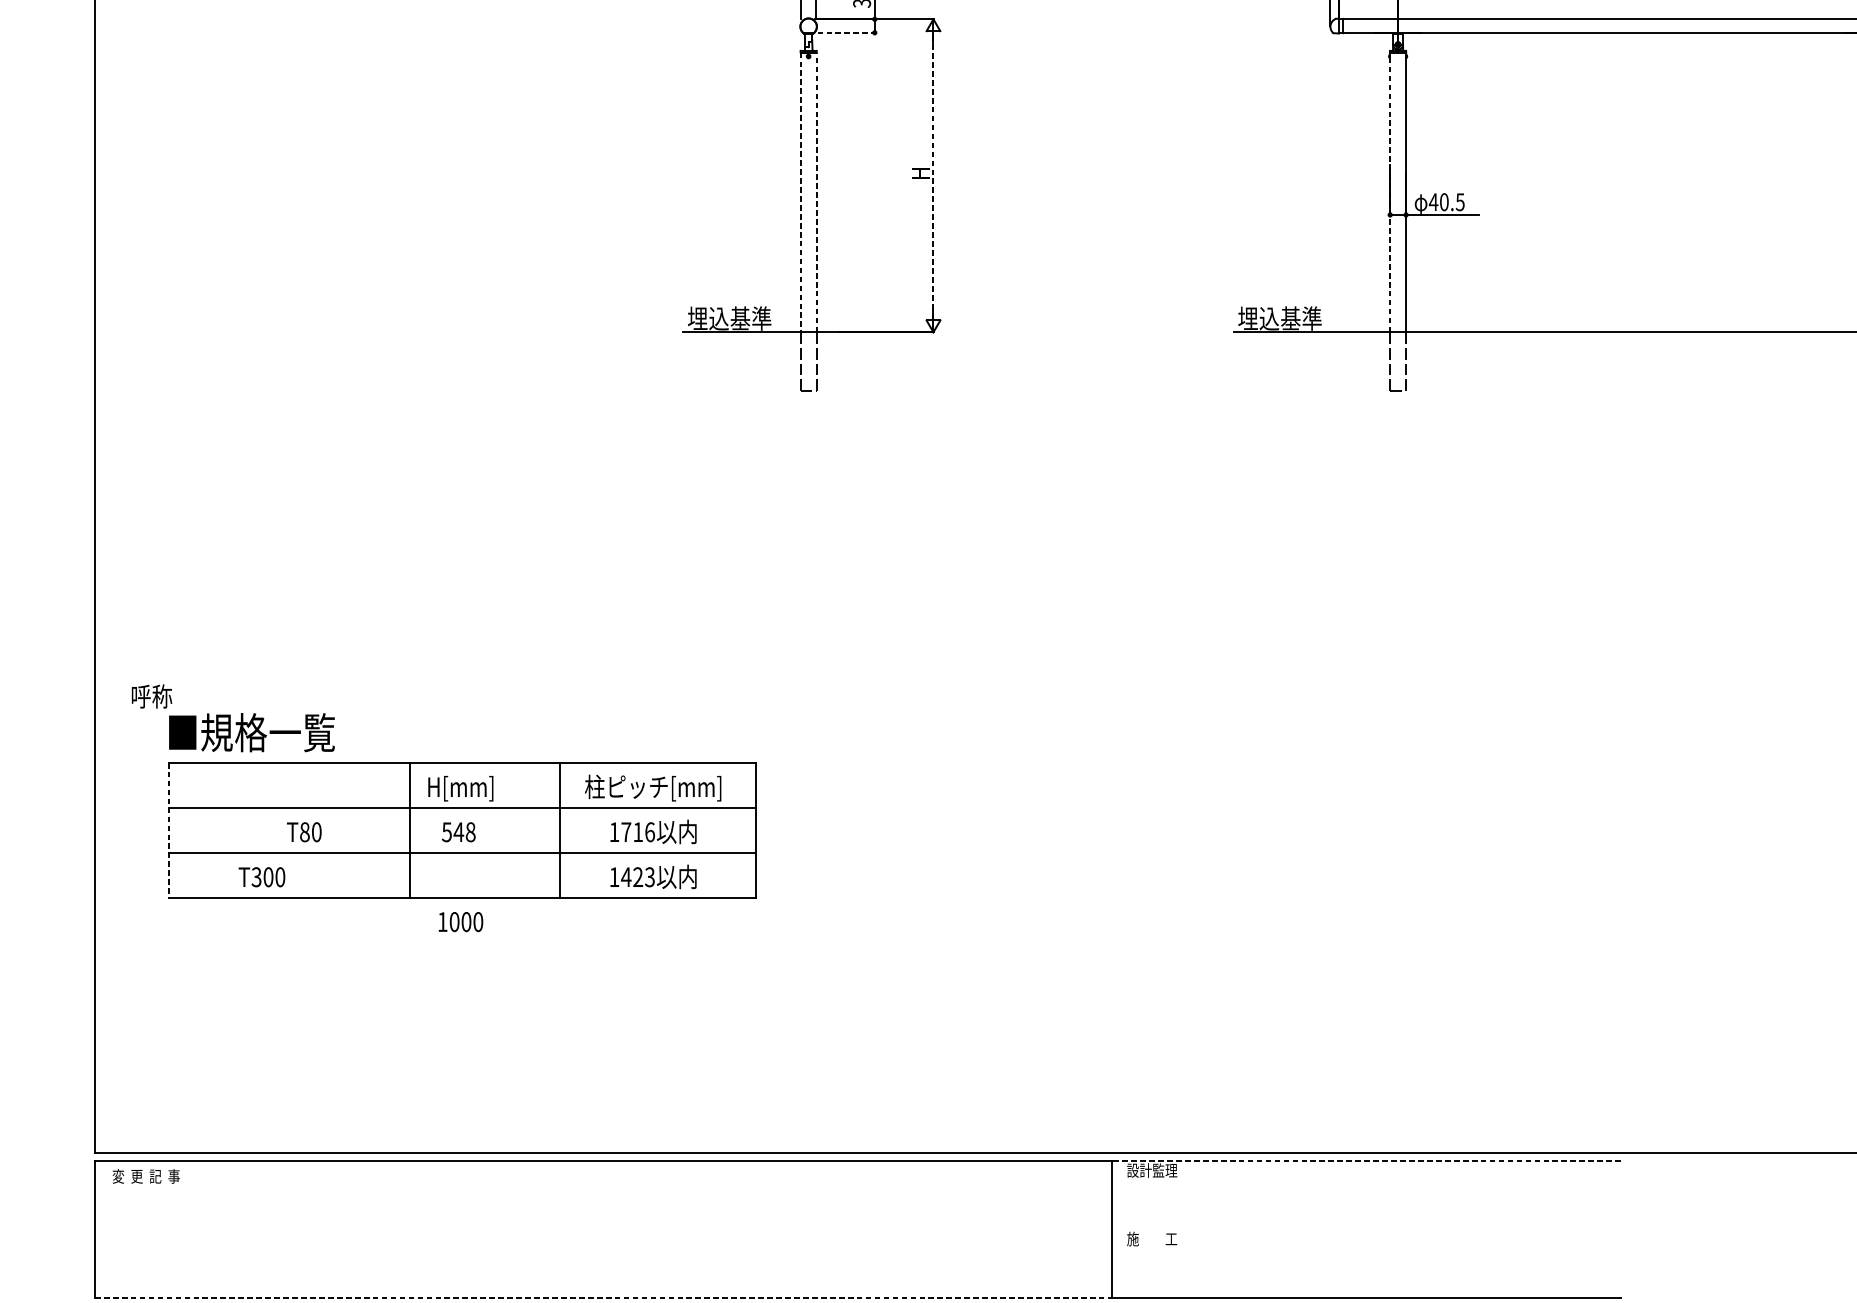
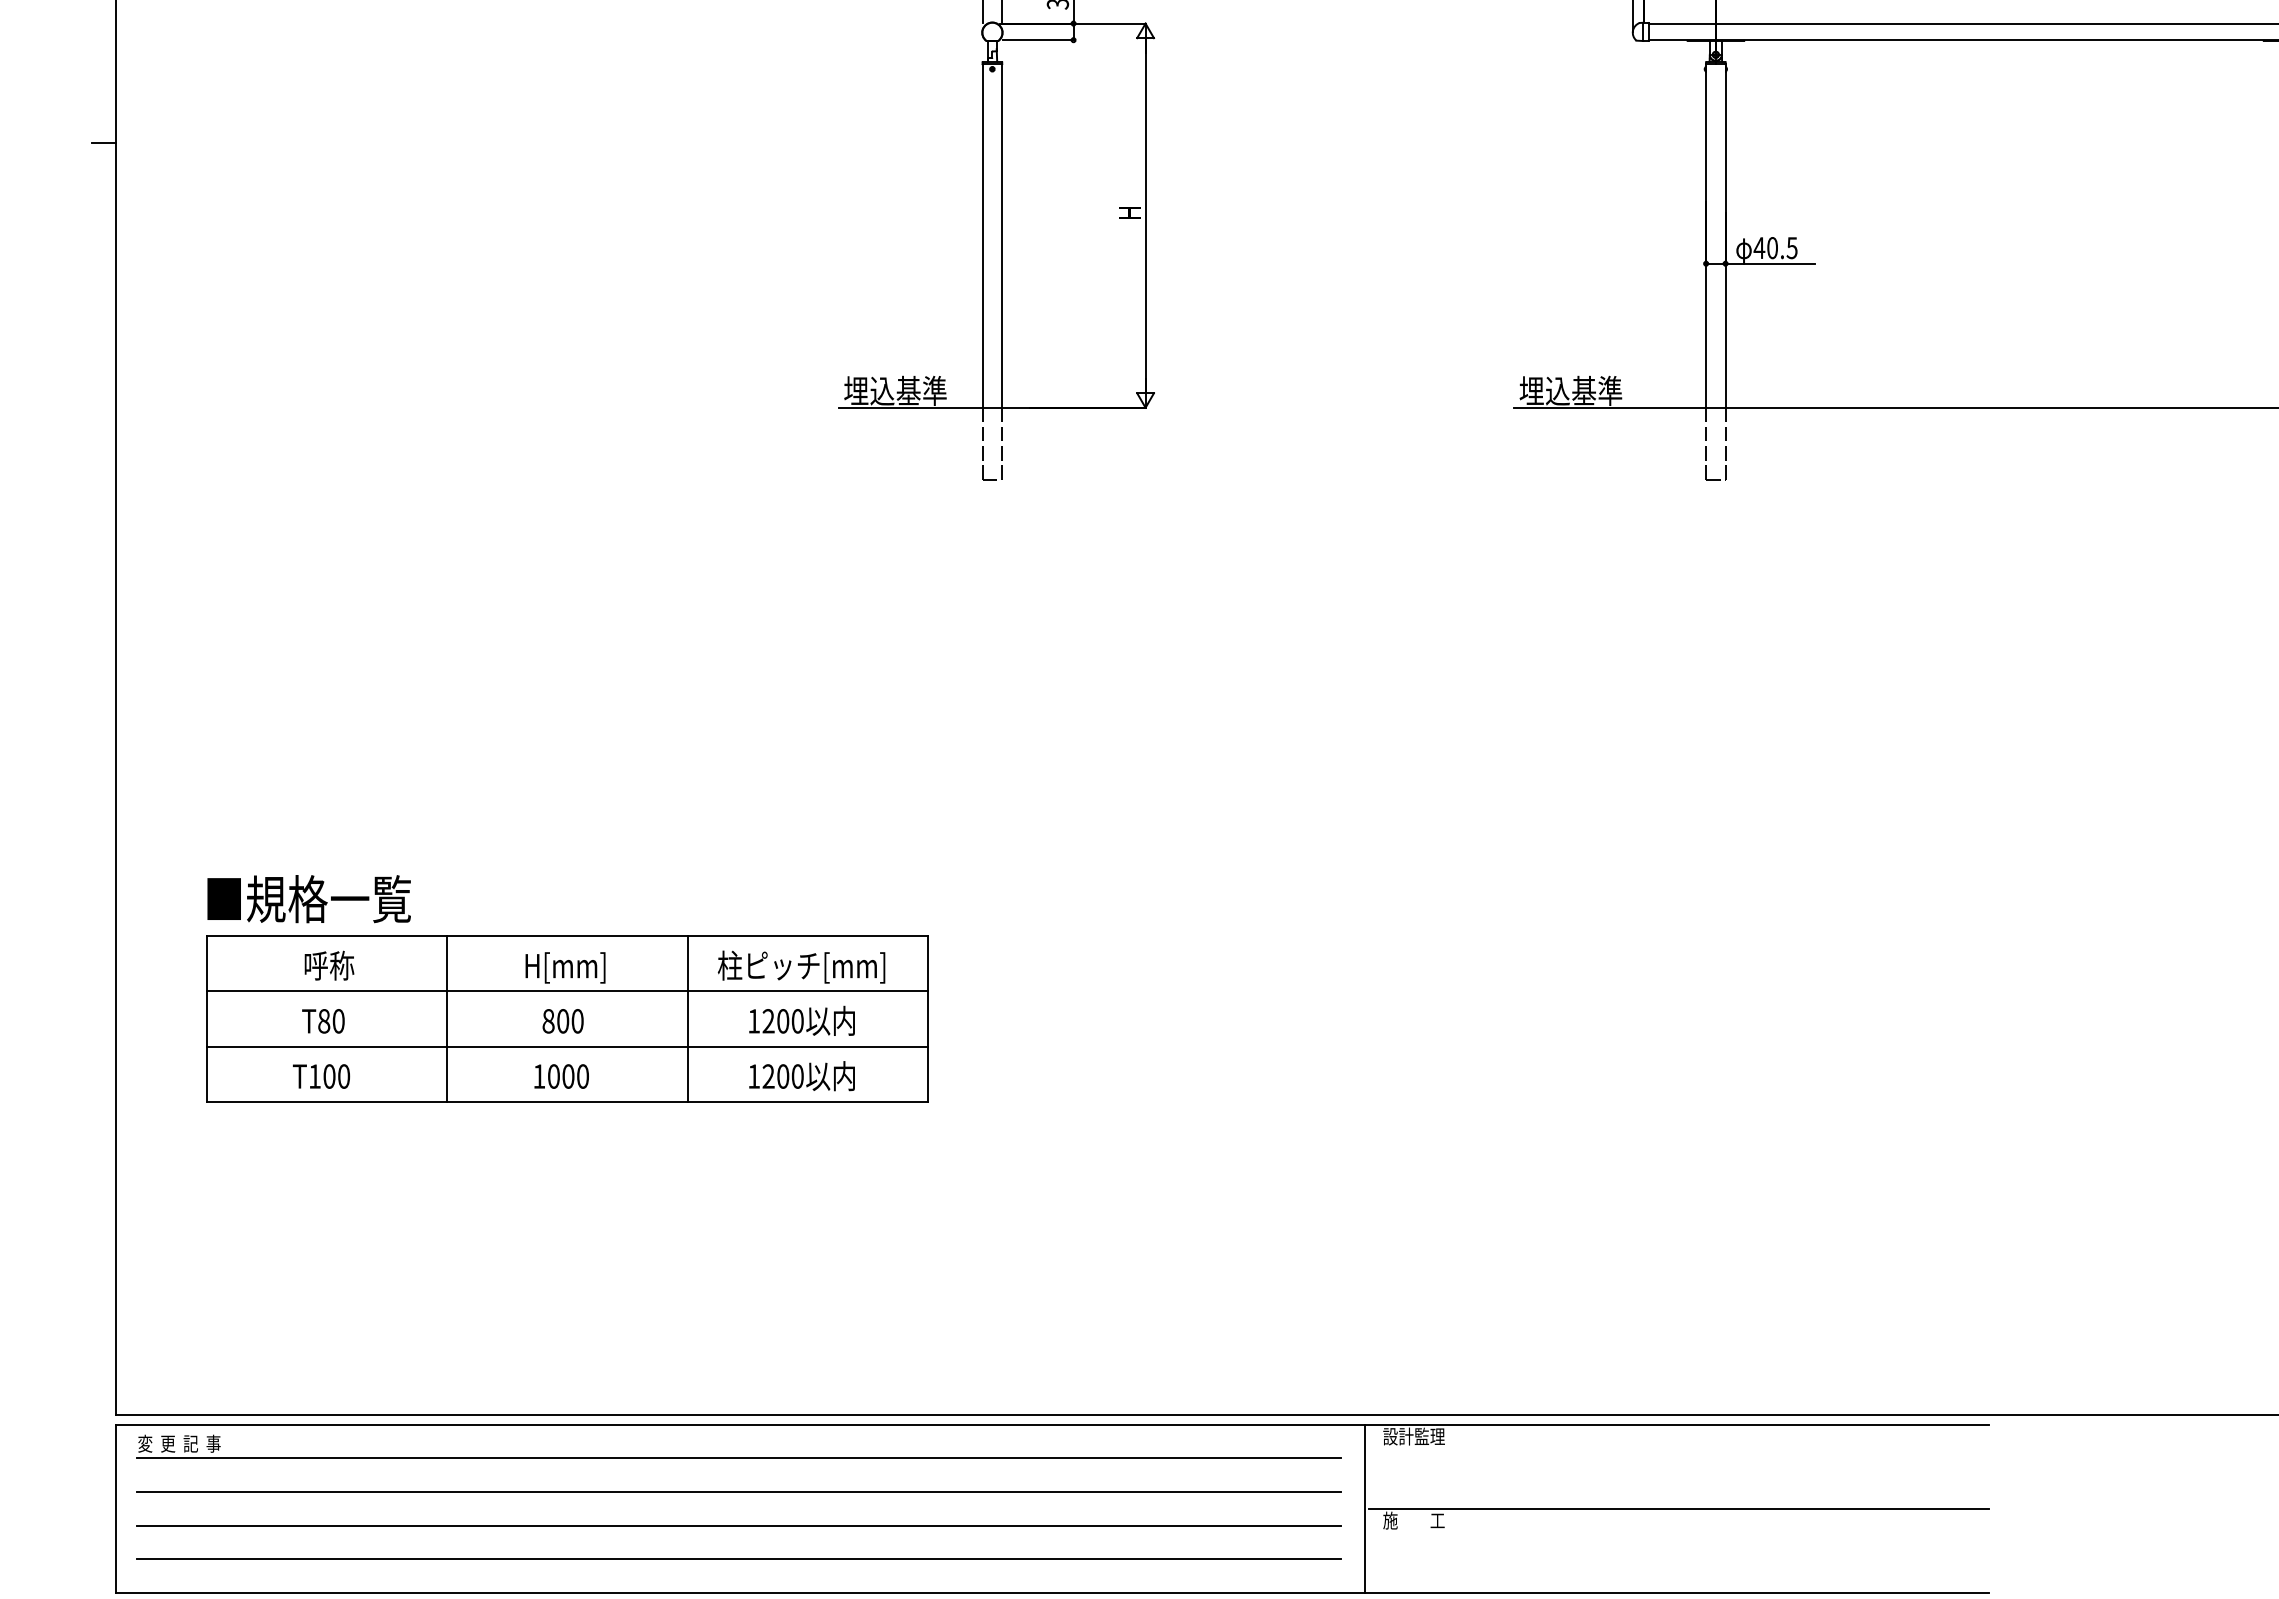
line: (847, 33) -> (1039, 40), dashed -> solid
line: (85, 116) -> (104, 142), added
line: (933, 175) -> (1145, 215), dashed -> solid
line: (800, 192) -> (982, 236), dashed -> solid
line: (816, 192) -> (1002, 236), dashed -> solid
line: (1390, 192) -> (1706, 236), dashed -> solid
text: (151, 696) -> (329, 965), moved
line: (169, 829) -> (207, 1018), dashed -> solid
line: (410, 829) -> (447, 1018), moved
text: (304, 832) -> (323, 1021), moved
text: (458, 832) -> (562, 1021), 548 -> 800
text: (637, 832) -> (782, 1021), 1716 -> 1200
text: (256, 877) -> (314, 1076), T300 -> T100
text: (637, 877) -> (782, 1076), 1423 -> 1200
text: (460, 922) -> (561, 1076), moved
line: (1366, 1160) -> (1676, 1424), dashed -> solid
line: (601, 1188) -> (738, 1458), added
line: (601, 1216) -> (738, 1492), added
line: (1367, 1229) -> (1678, 1508), added
line: (601, 1243) -> (738, 1525), added
line: (601, 1270) -> (738, 1559), added
line: (604, 1297) -> (741, 1592), dashed -> solid

